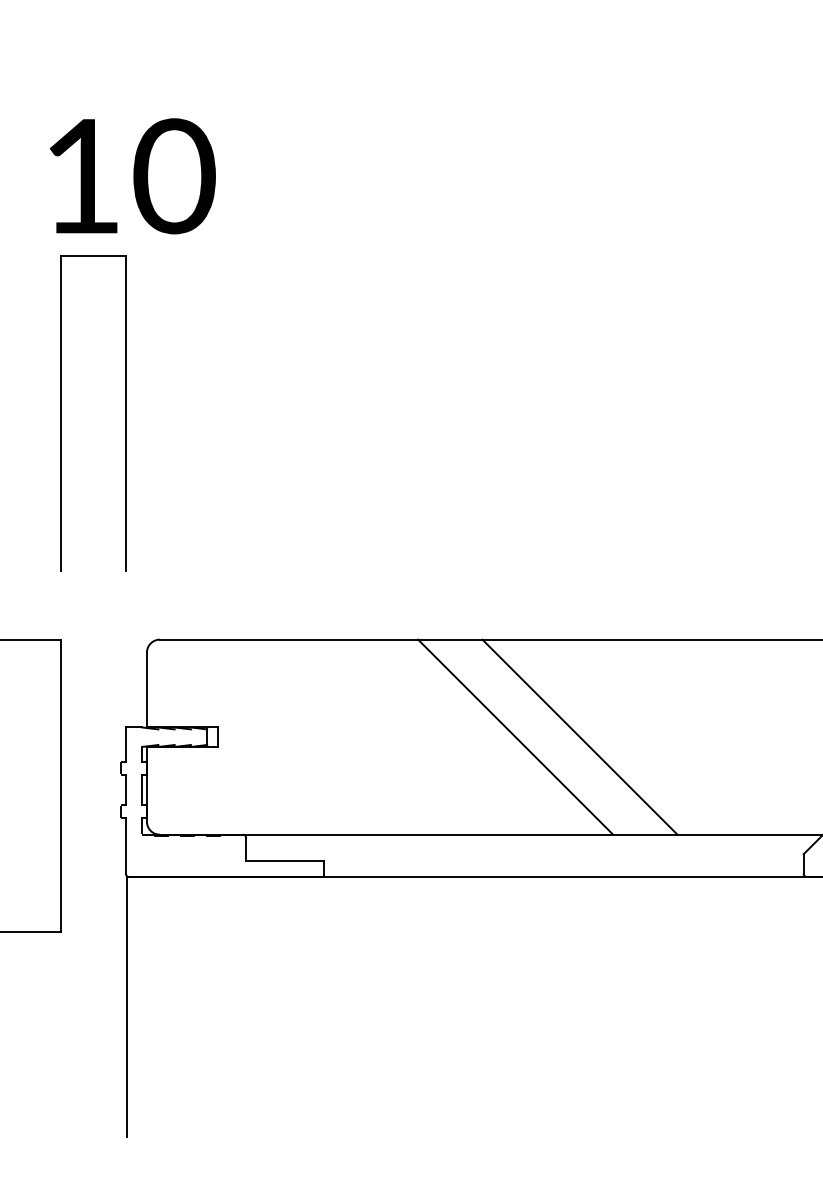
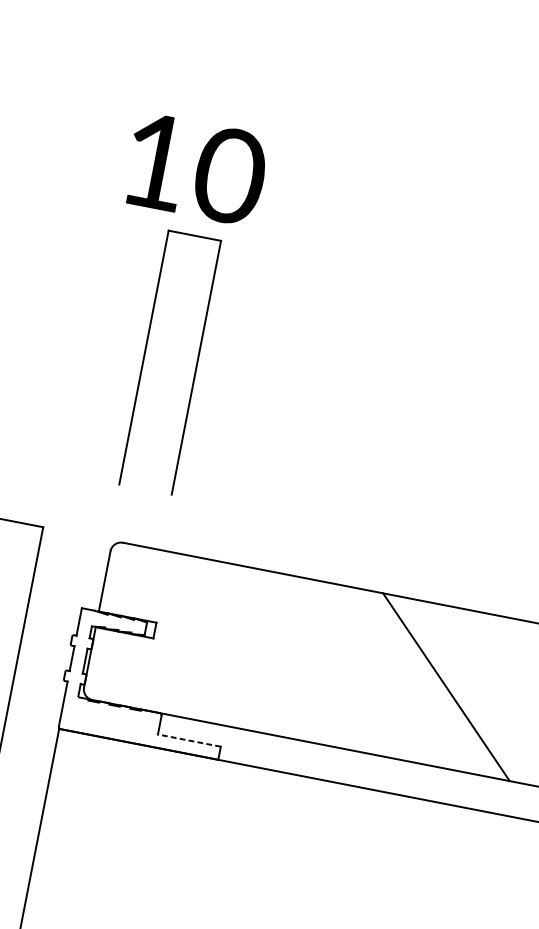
text: (132, 176) -> (196, 169), moved
part: (61, 413) -> (144, 357), moved
line: (515, 736) -> (394, 676), removed
line: (285, 860) -> (189, 740), solid -> dashed

